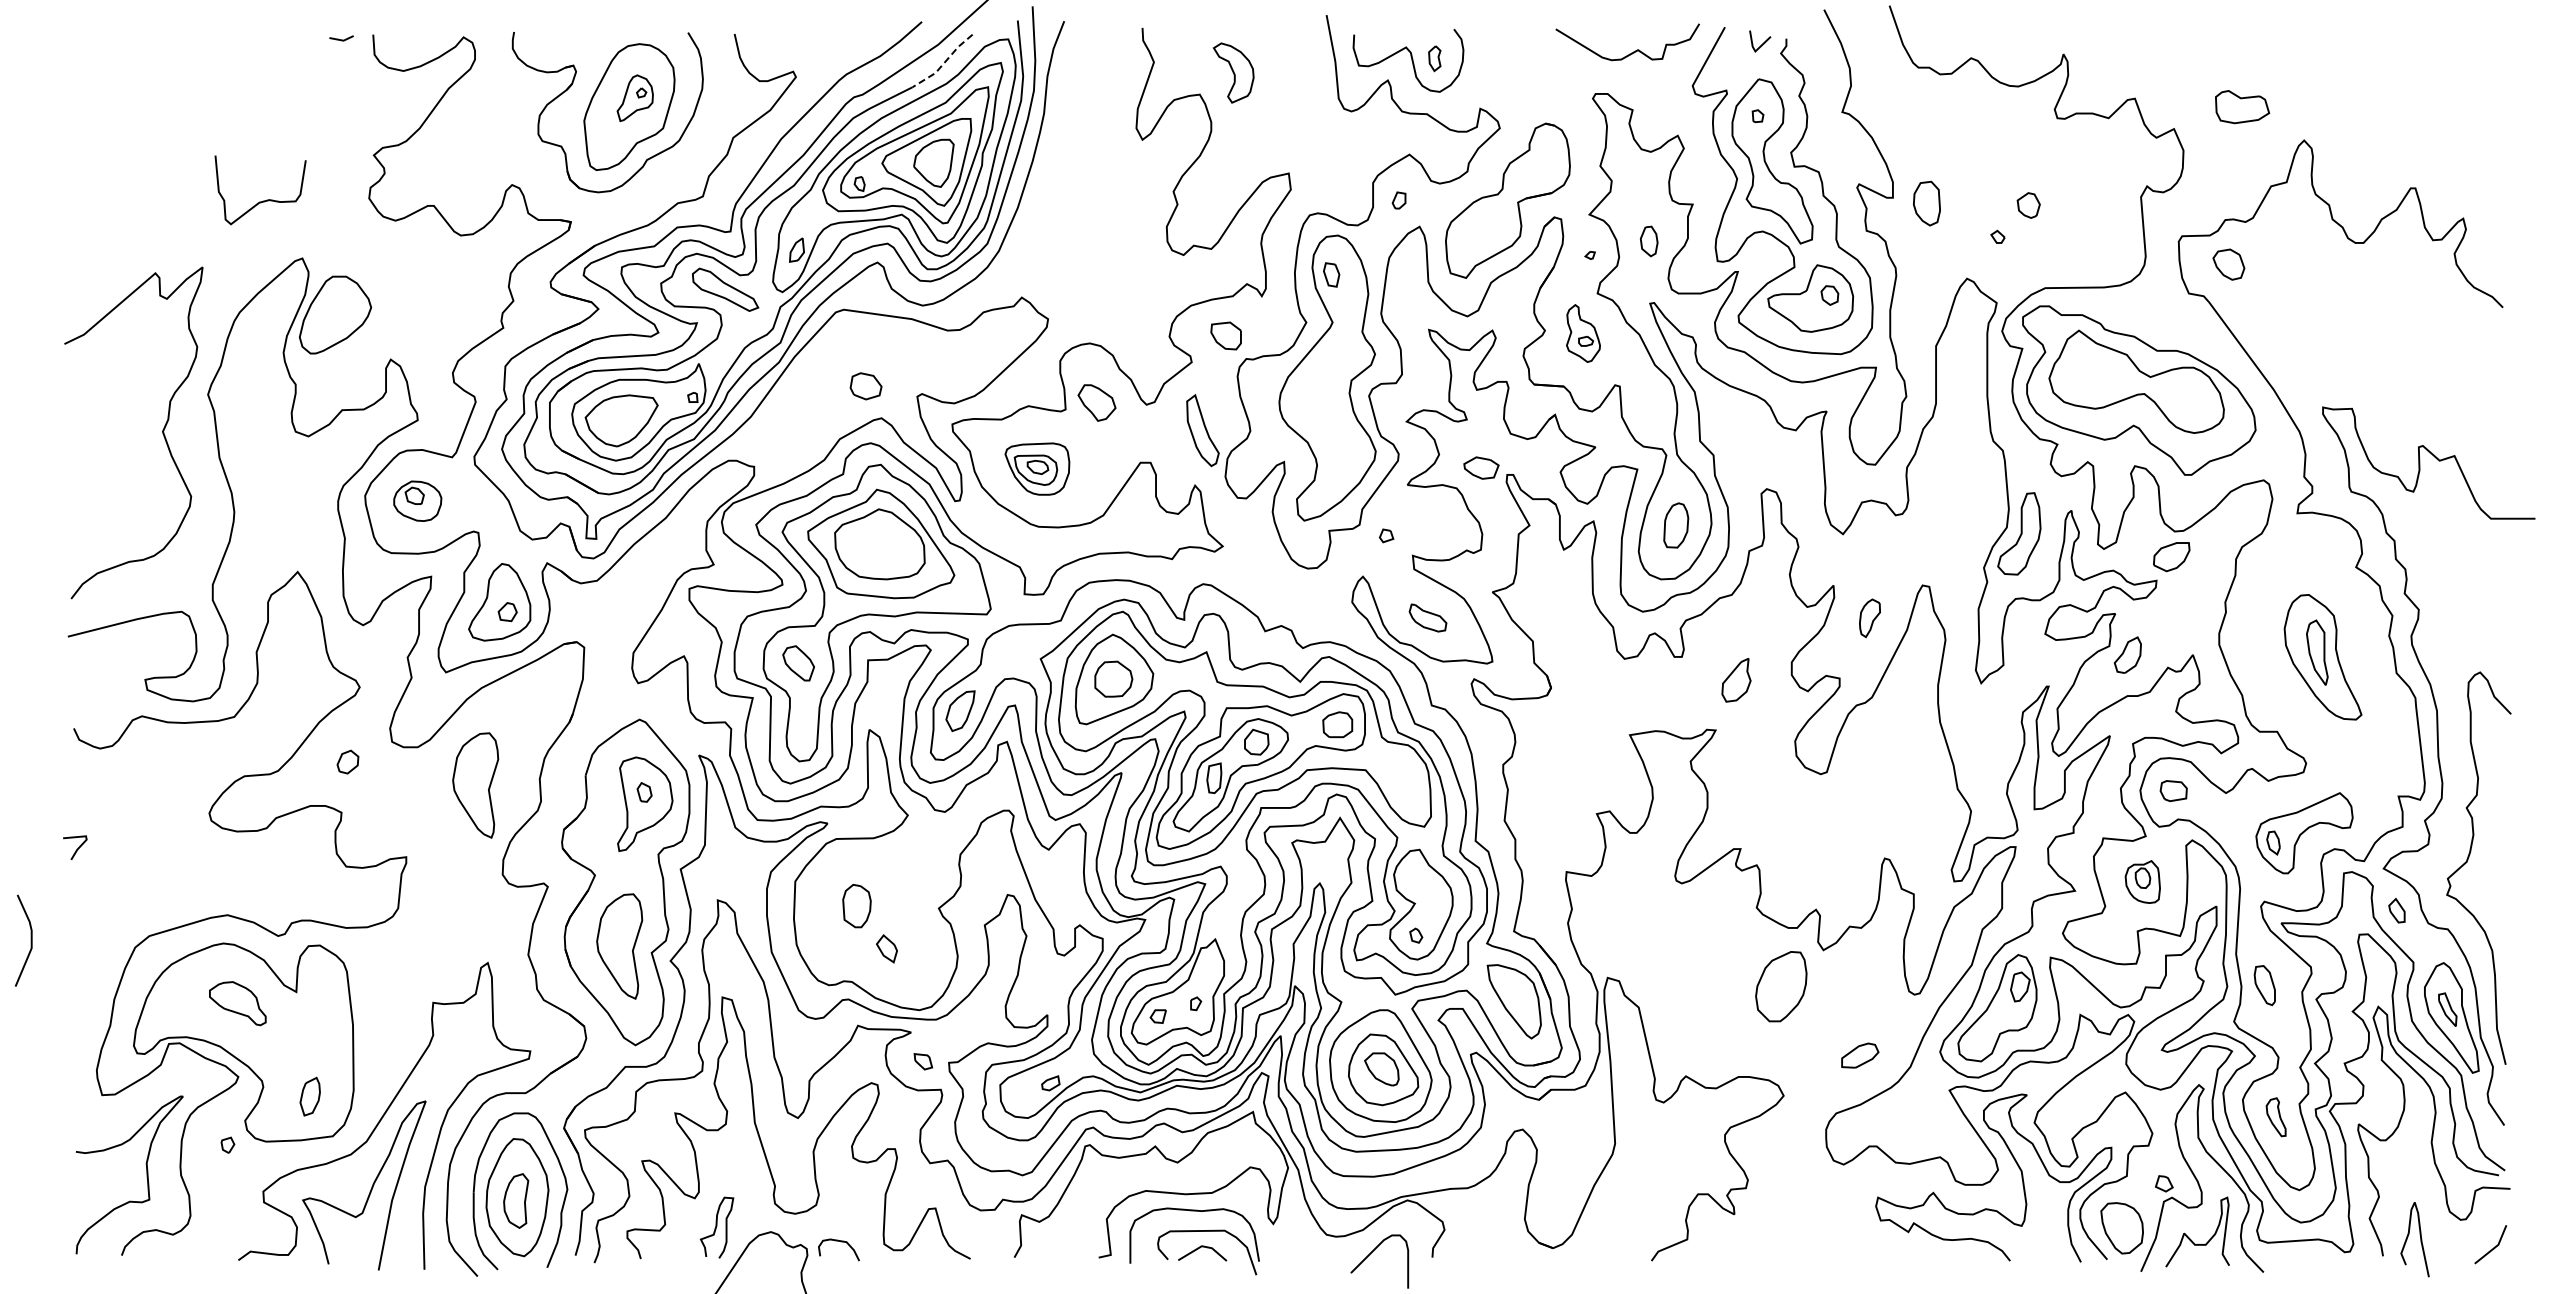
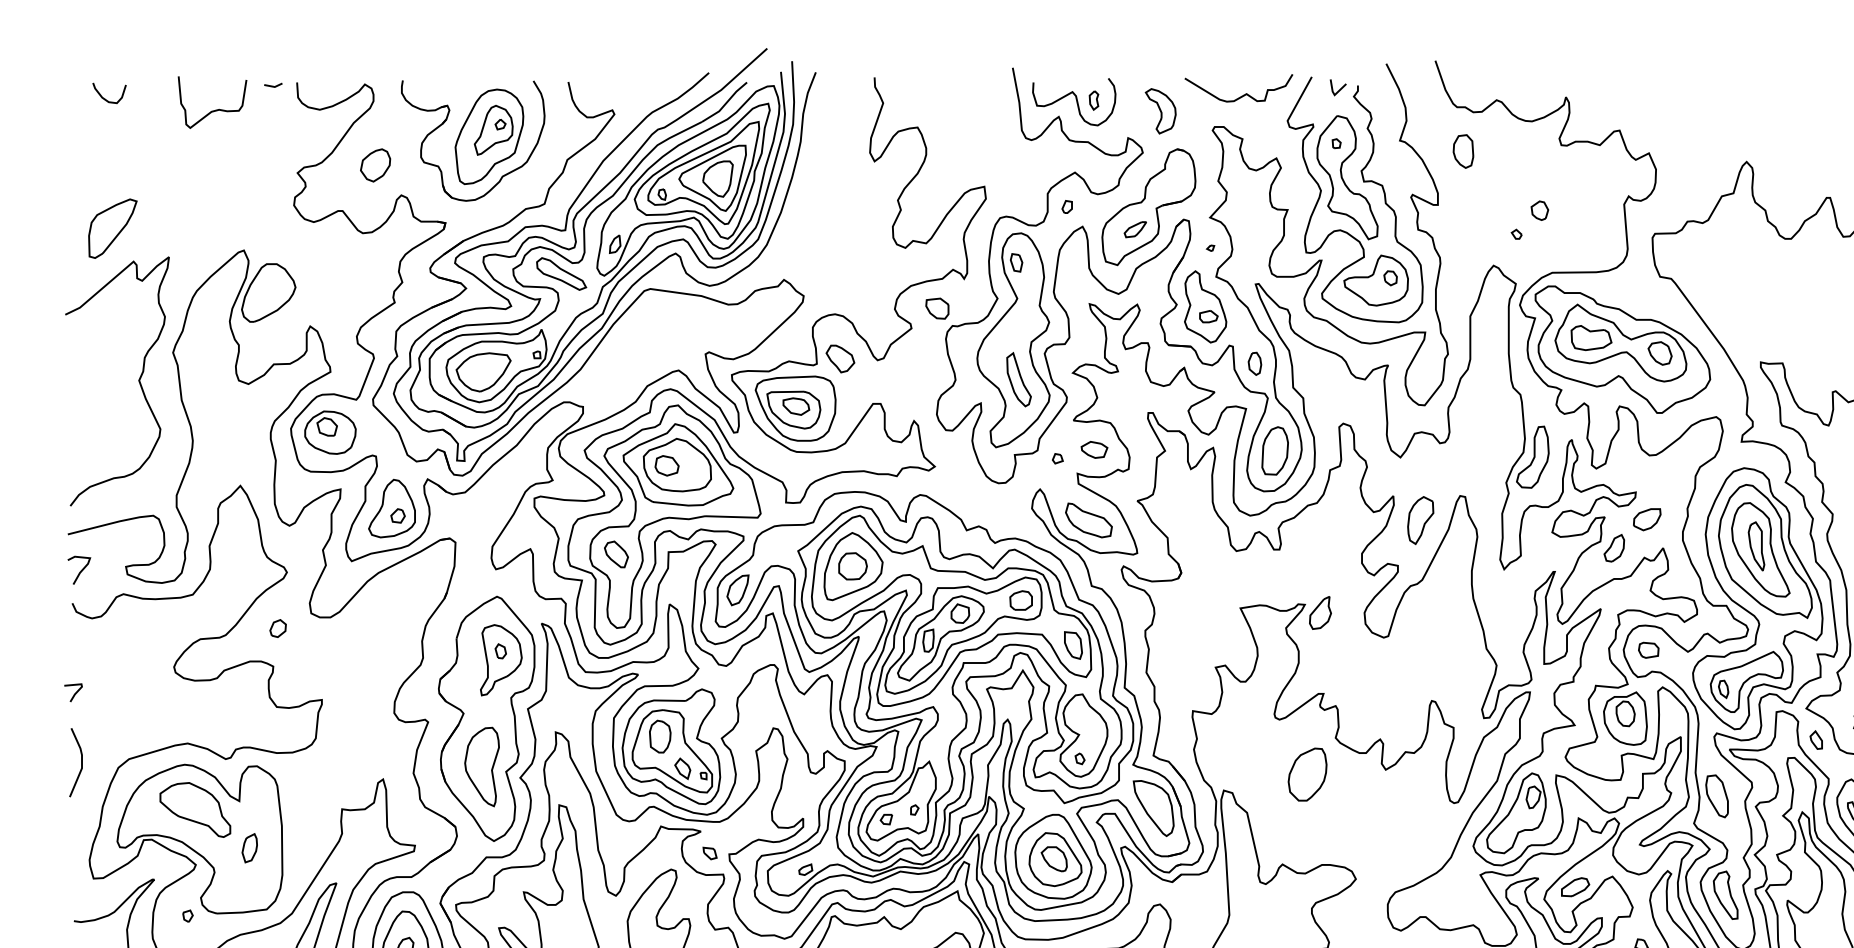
curve: (119, 57) -> (106, 99), added
line: (944, 63) -> (725, 104), dashed -> solid
part: (1233, 72) -> (1160, 110), moved
part: (635, 97) -> (493, 129), size x1.43
part: (2242, 107) -> (1591, 338), moved
part: (477, 144) -> (375, 164), added
curve: (263, 200) -> (214, 110), moved
part: (1926, 203) -> (1463, 151), moved
part: (127, 229) -> (112, 228), added
part: (1489, 230) -> (1135, 229), added
part: (1649, 241) -> (1255, 363), moved
part: (2228, 264) -> (1659, 353), moved
part: (1583, 333) -> (1205, 306), size x1.67
part: (865, 386) -> (666, 465), moved
part: (1202, 430) -> (1018, 379), moved
part: (1481, 467) -> (1094, 449), moved
part: (1037, 468) -> (795, 408), size x1.67
part: (417, 501) -> (330, 432), size x1.43
part: (1676, 525) -> (1275, 450), size x1.43
part: (2171, 557) -> (1647, 520), moved
part: (1427, 617) -> (1088, 520), size x1.67
part: (1869, 618) -> (1420, 520), size x1.67
part: (1736, 680) -> (1320, 613), moved
curve: (84, 685) -> (80, 571), added
part: (2318, 722) -> (1757, 598), added
part: (1407, 784) -> (1073, 645), added
part: (475, 785) -> (373, 646), removed
part: (2142, 881) -> (1625, 718), size x1.67
part: (871, 919) -> (671, 746), added
line: (30, 940) -> (81, 762), moved
part: (2264, 985) -> (1716, 796), size x1.43
part: (1781, 986) -> (1307, 774), moved
part: (237, 1003) -> (195, 809), size x1.67
part: (1860, 1055) -> (1575, 887), moved
part: (309, 1096) -> (249, 848), moved
part: (2275, 1116) -> (1725, 894), size x1.67

